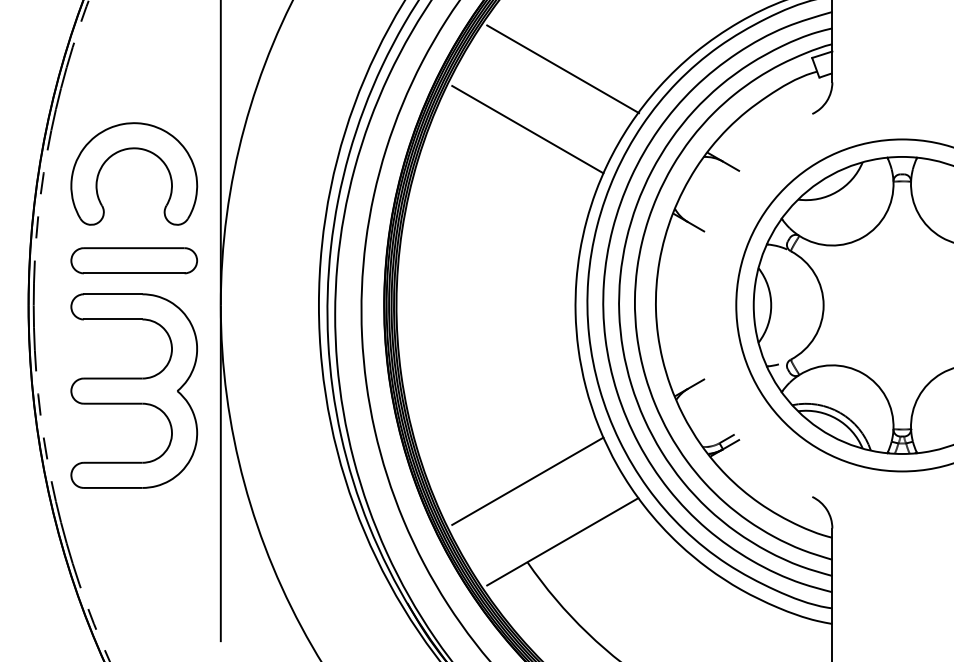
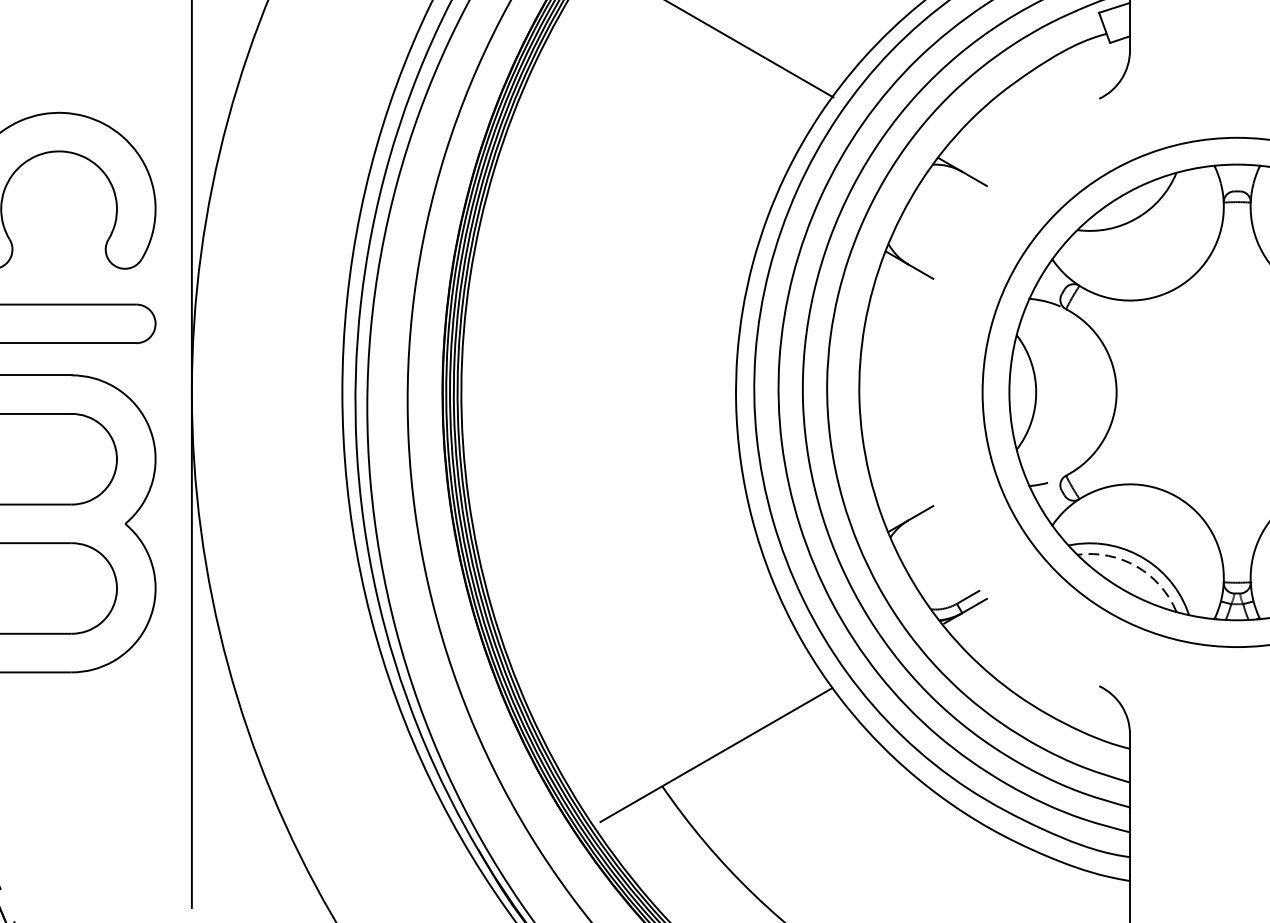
line: (527, 129) -> (662, 122), removed
arc: (836, 418) -> (1136, 565), solid -> dashed
line: (527, 480) -> (662, 660), removed

